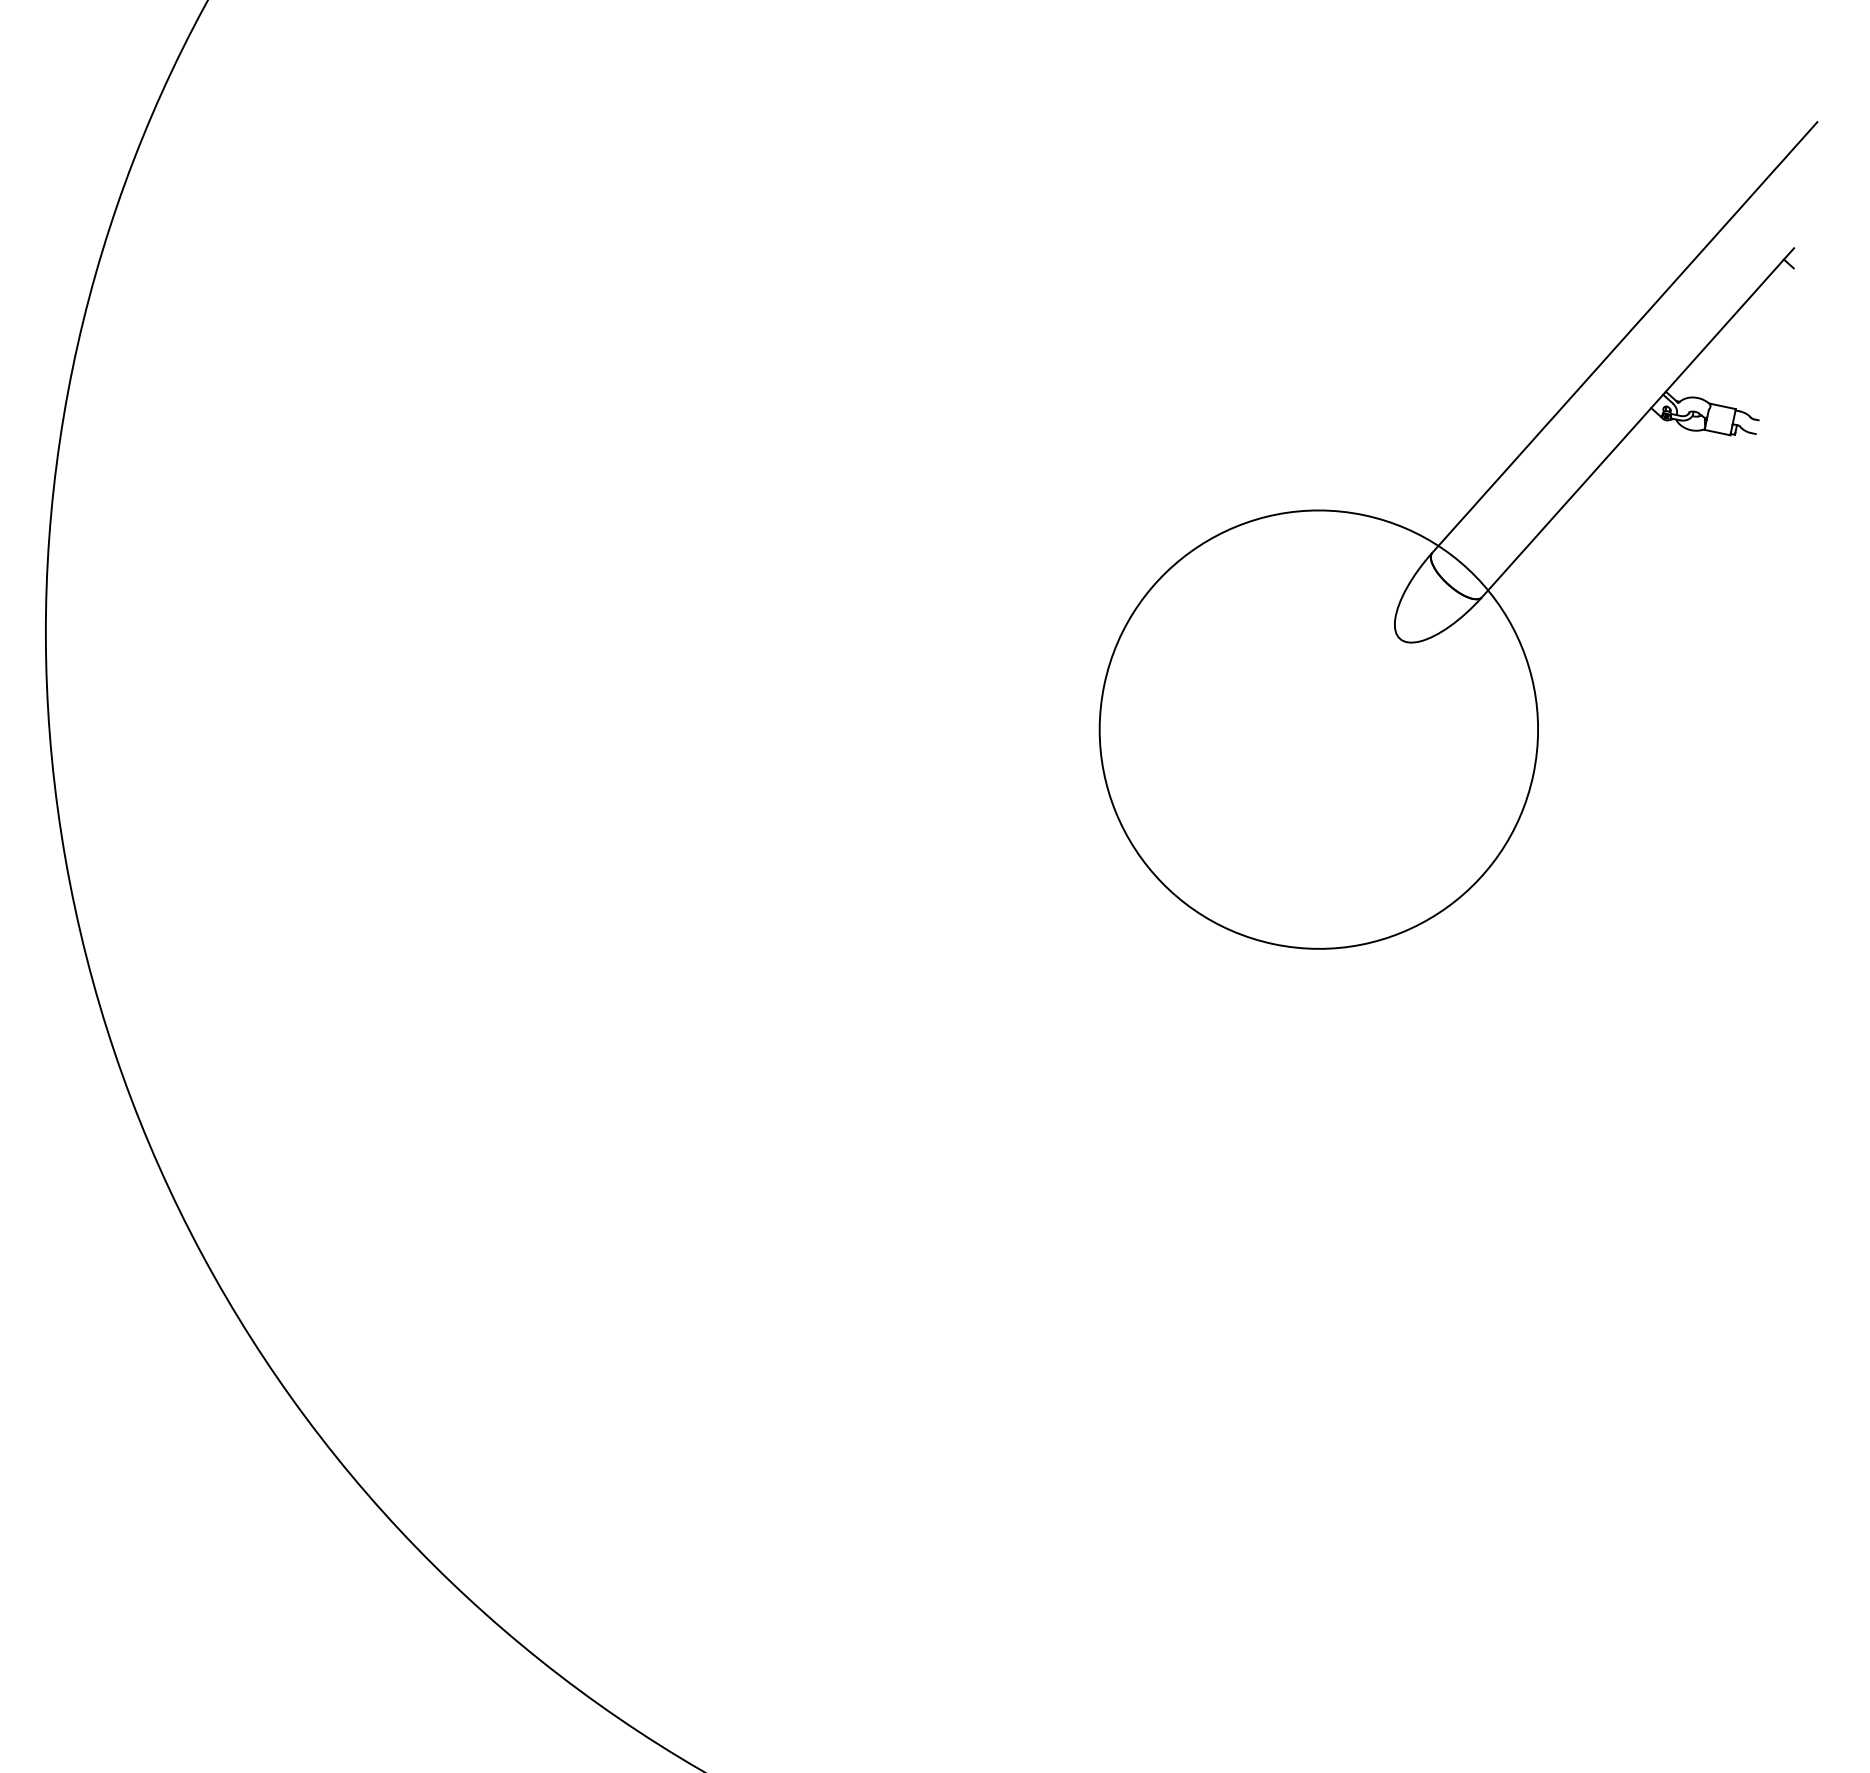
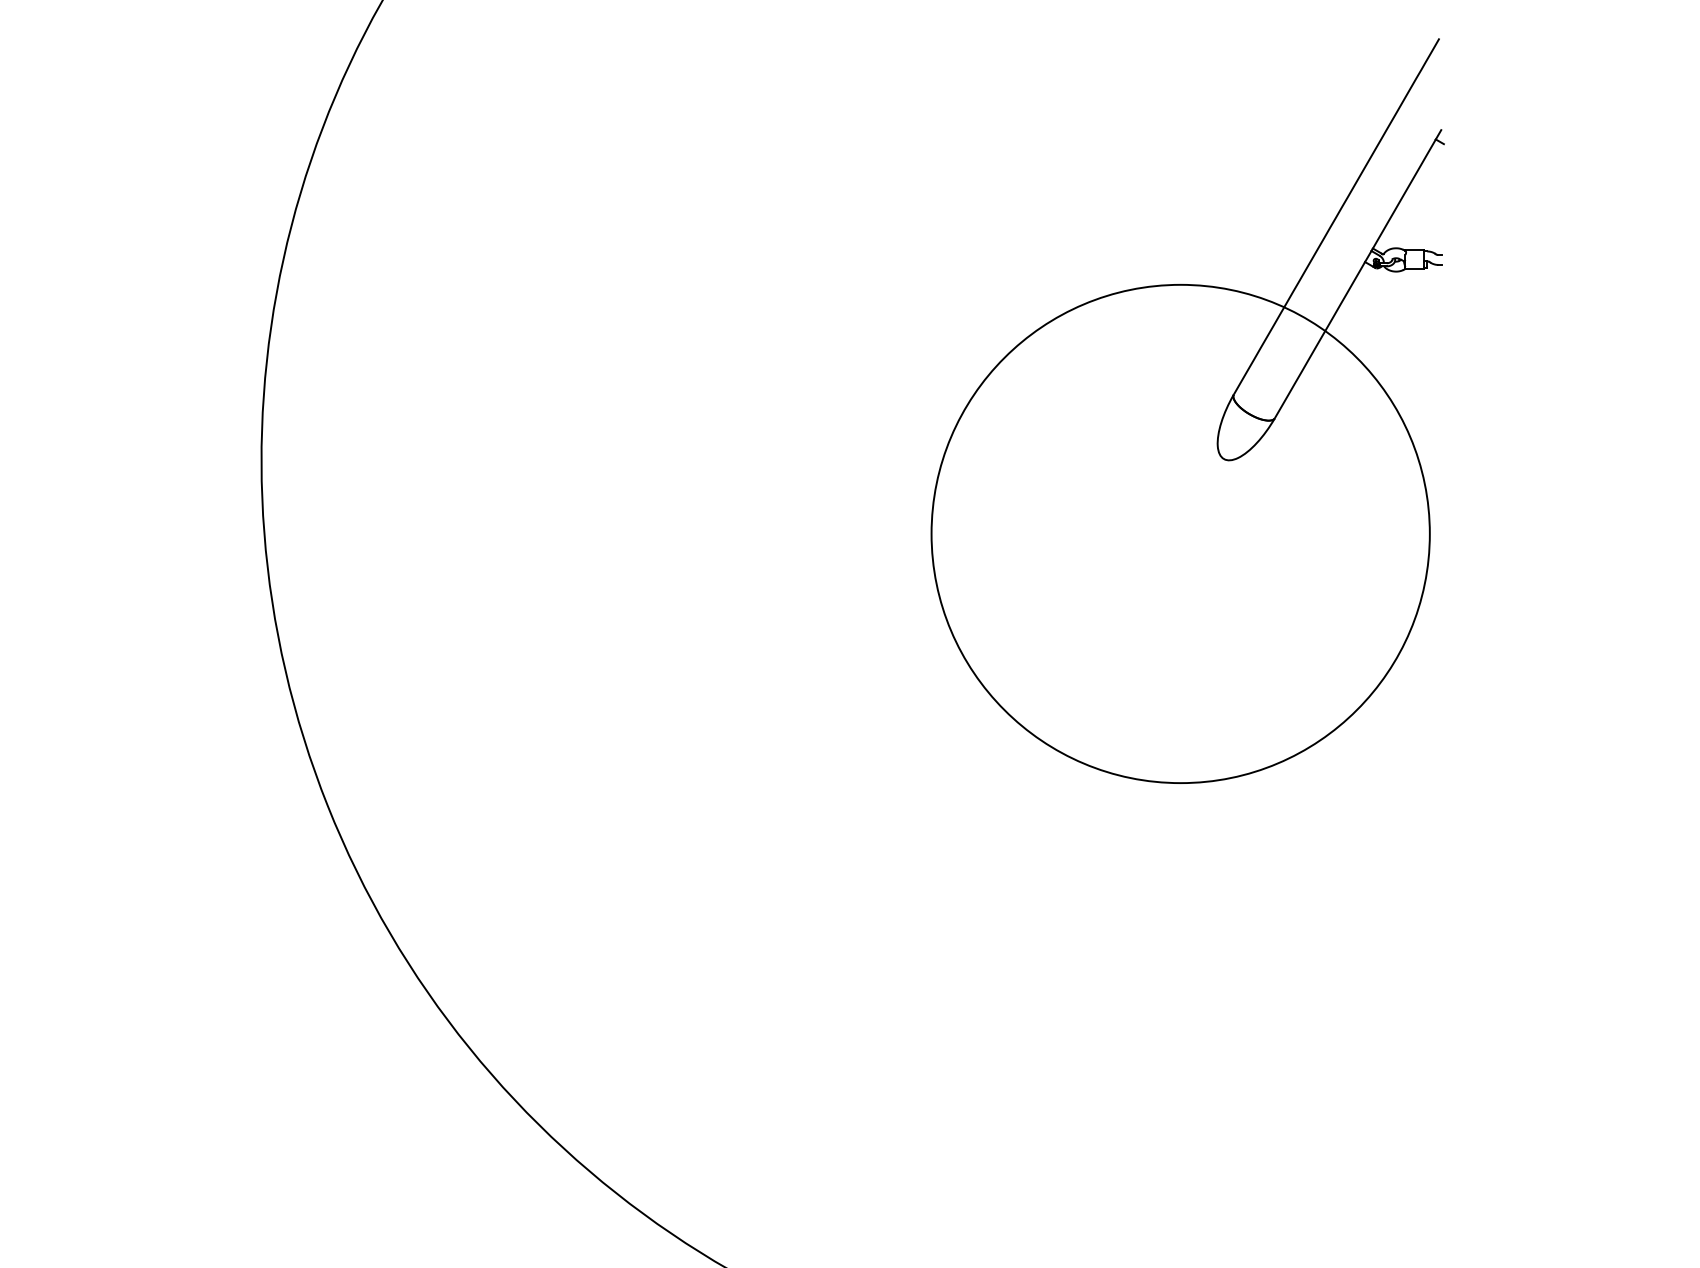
circle: (1318, 728) -> (1180, 533), size x1.6

